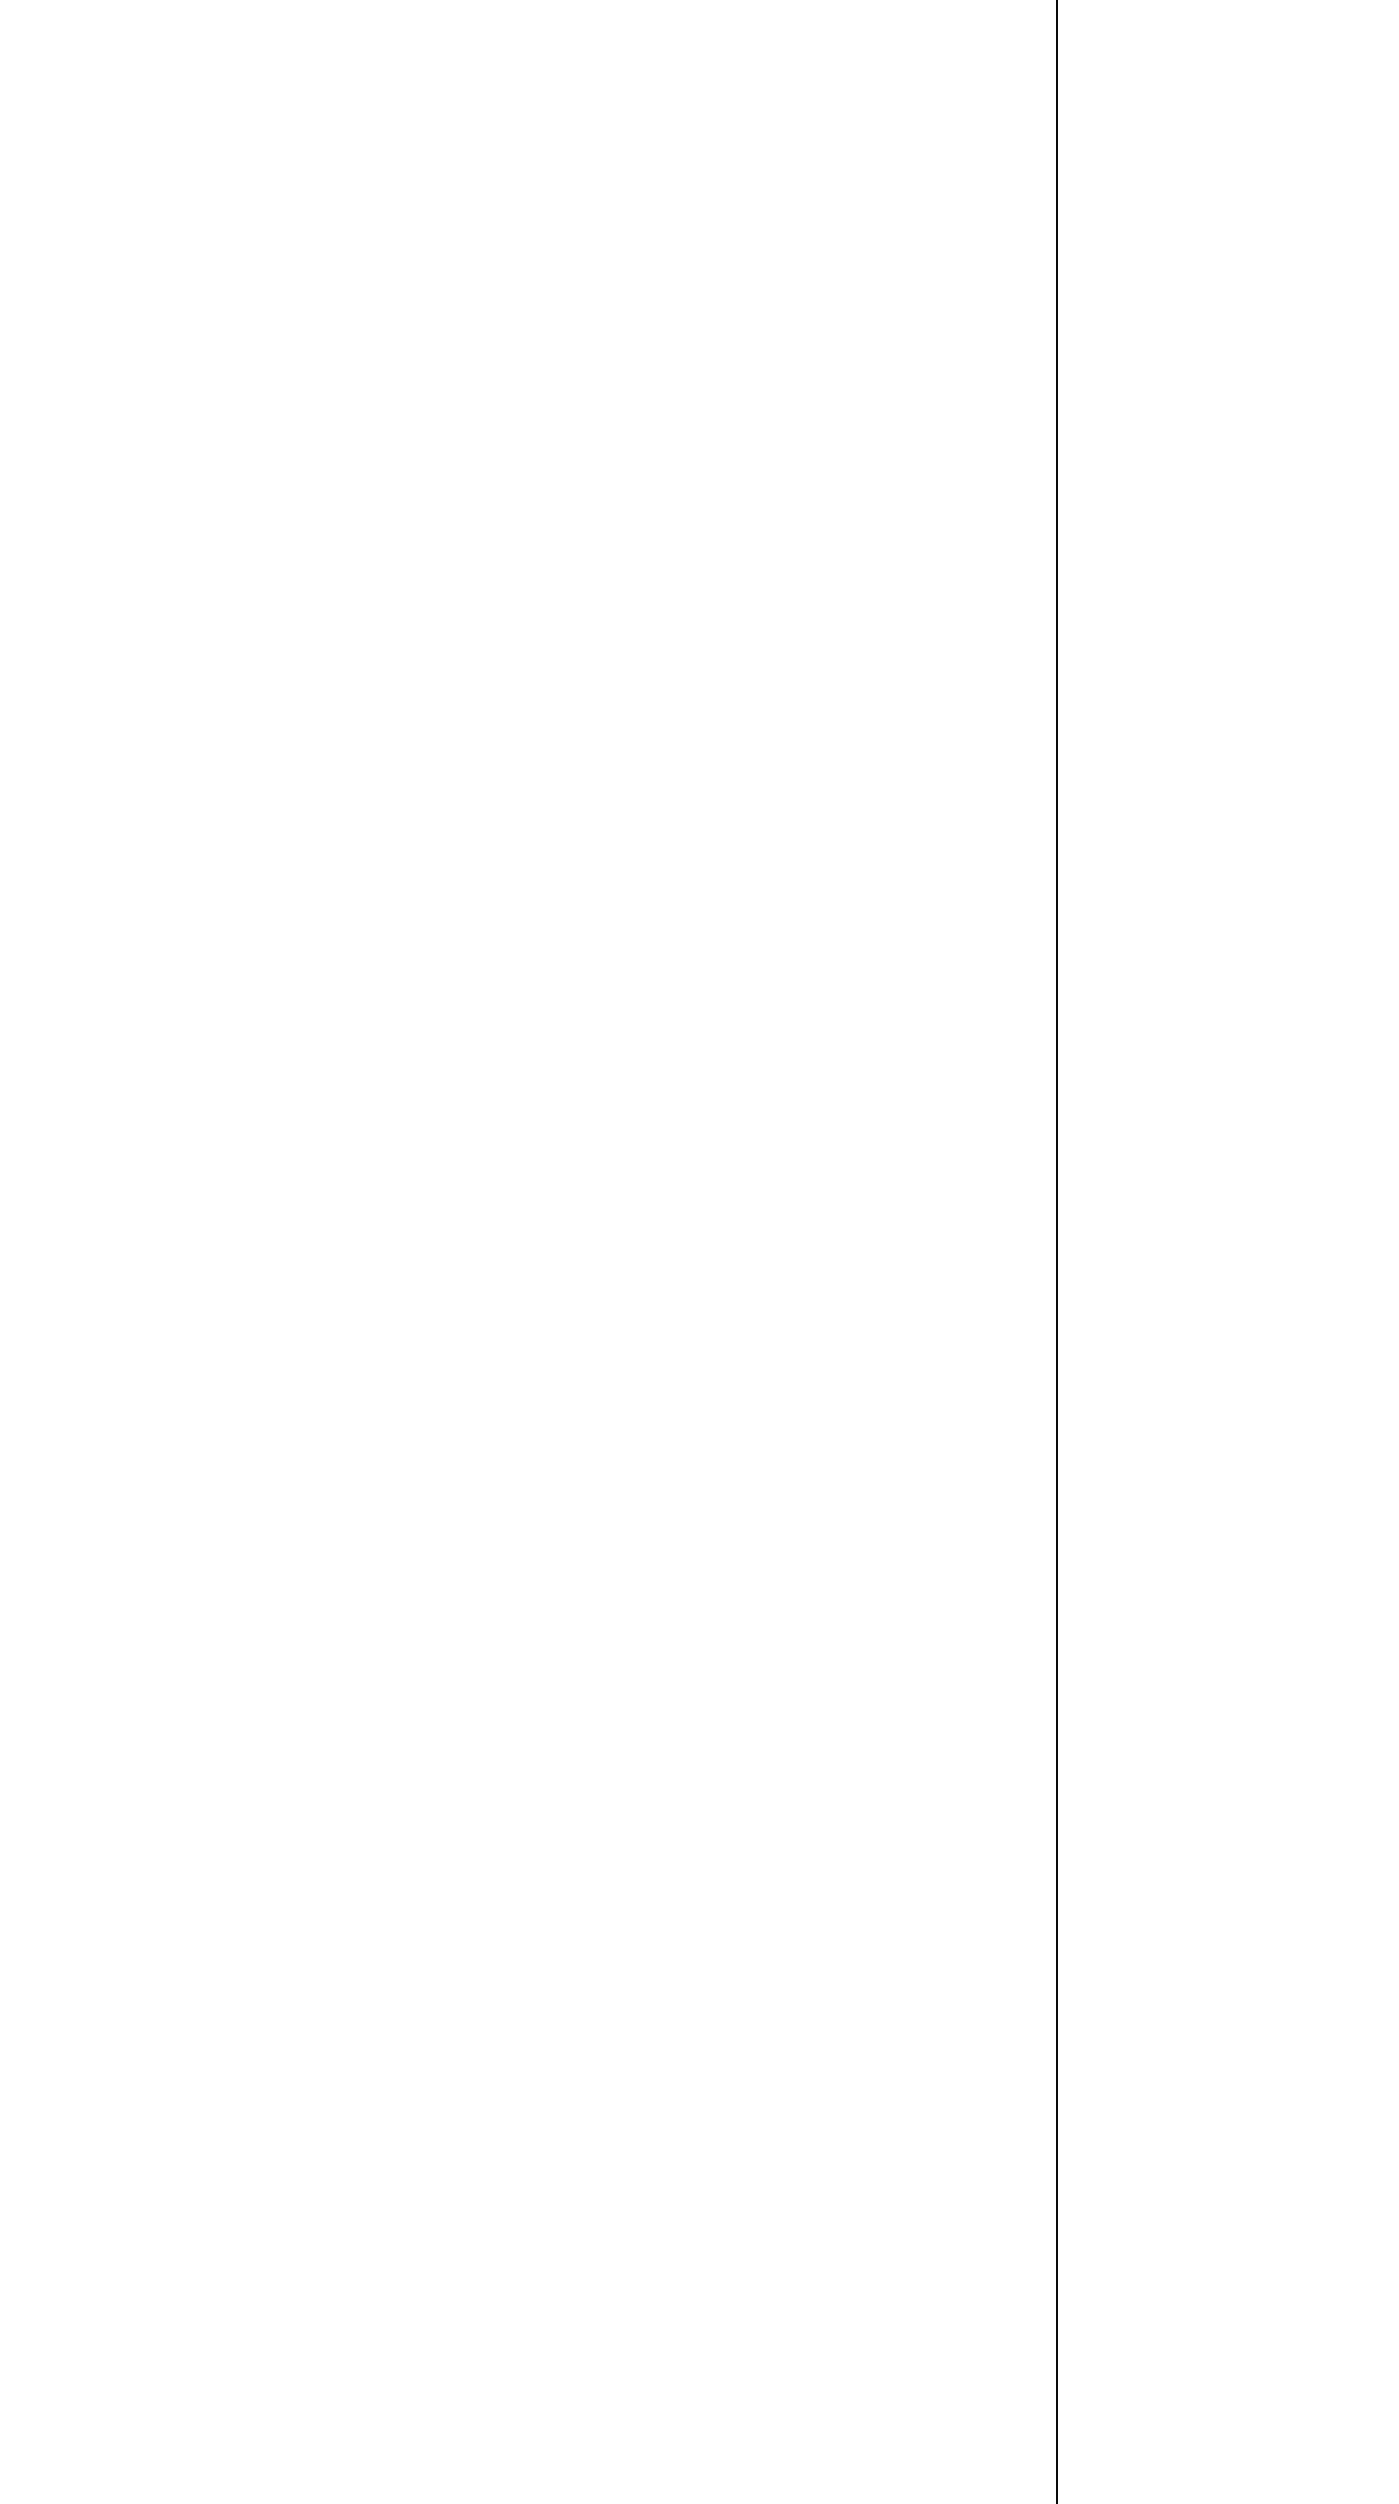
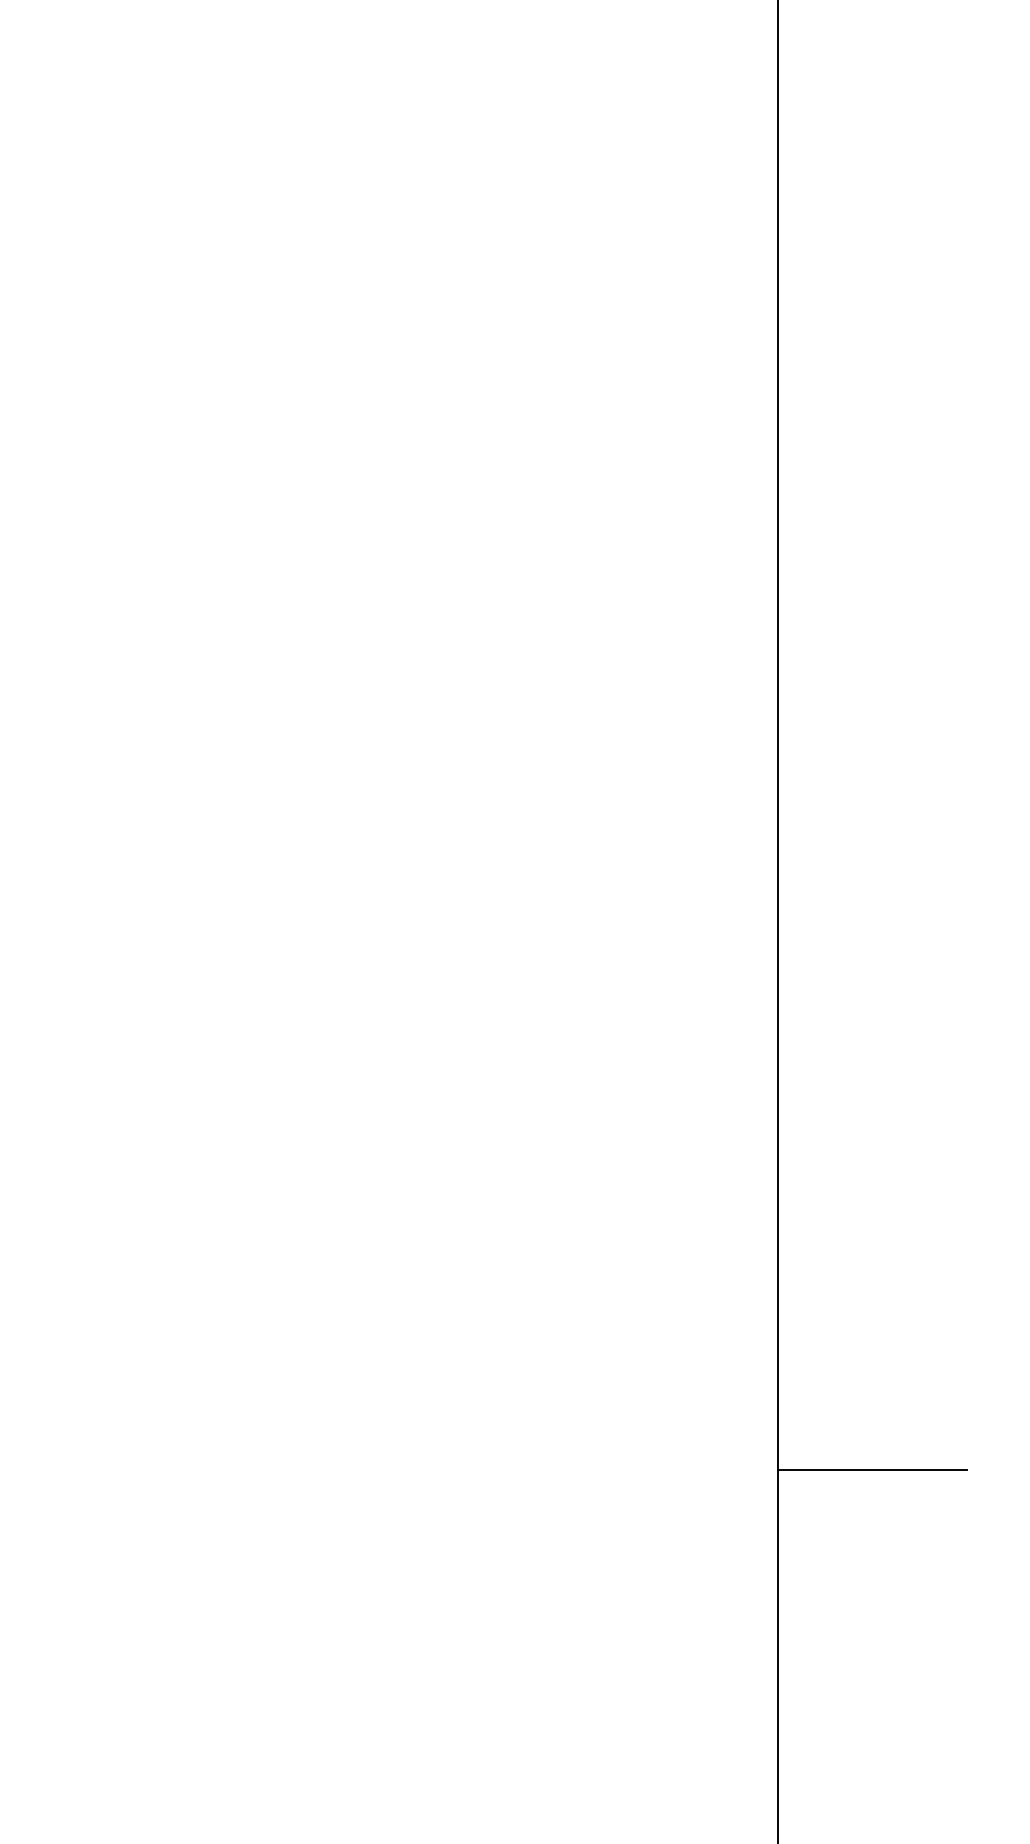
line: (1185, 1996) -> (872, 1470), added

